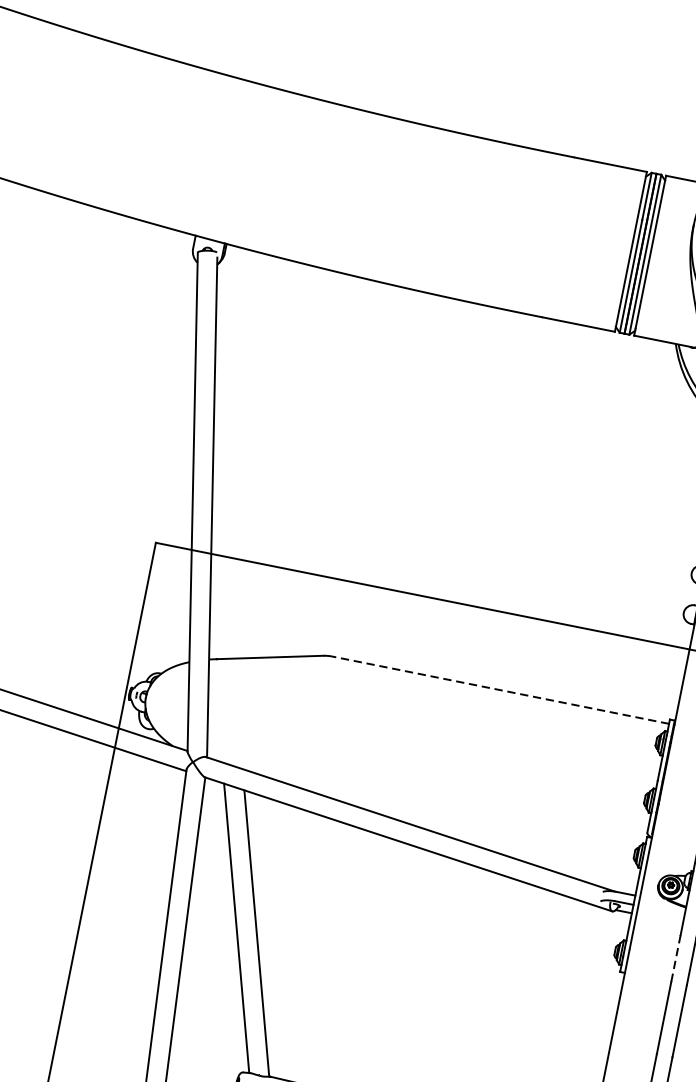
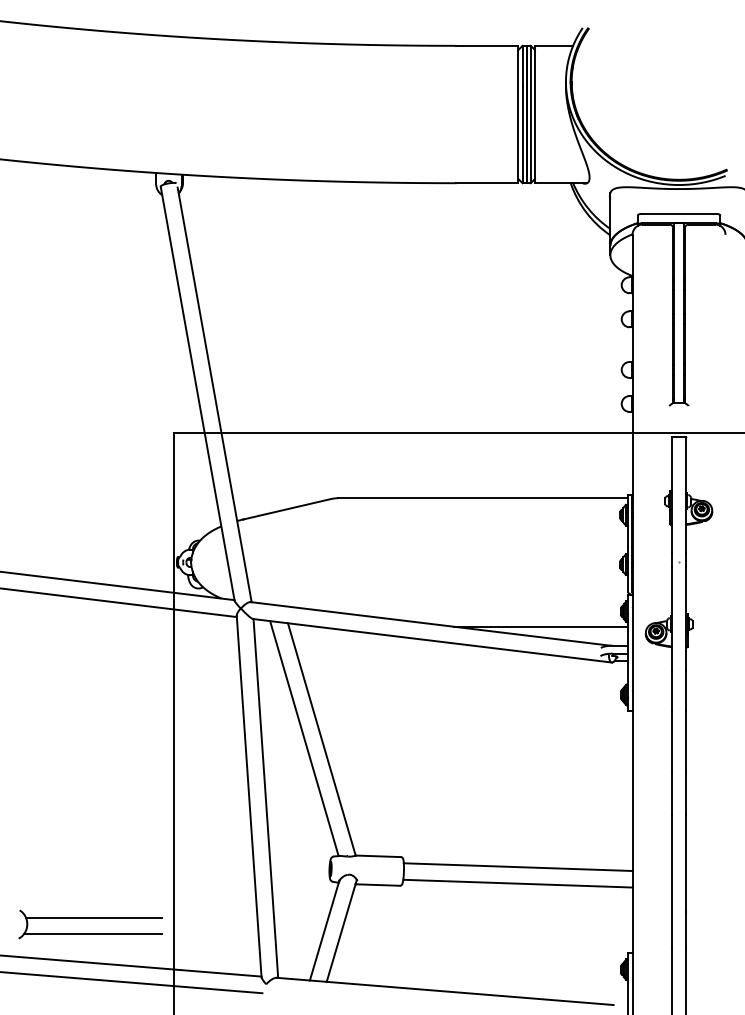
line: (500, 690) -> (483, 498), dashed -> solid
line: (537, 852) -> (540, 626), added
line: (676, 959) -> (672, 691), dashed -> solid

